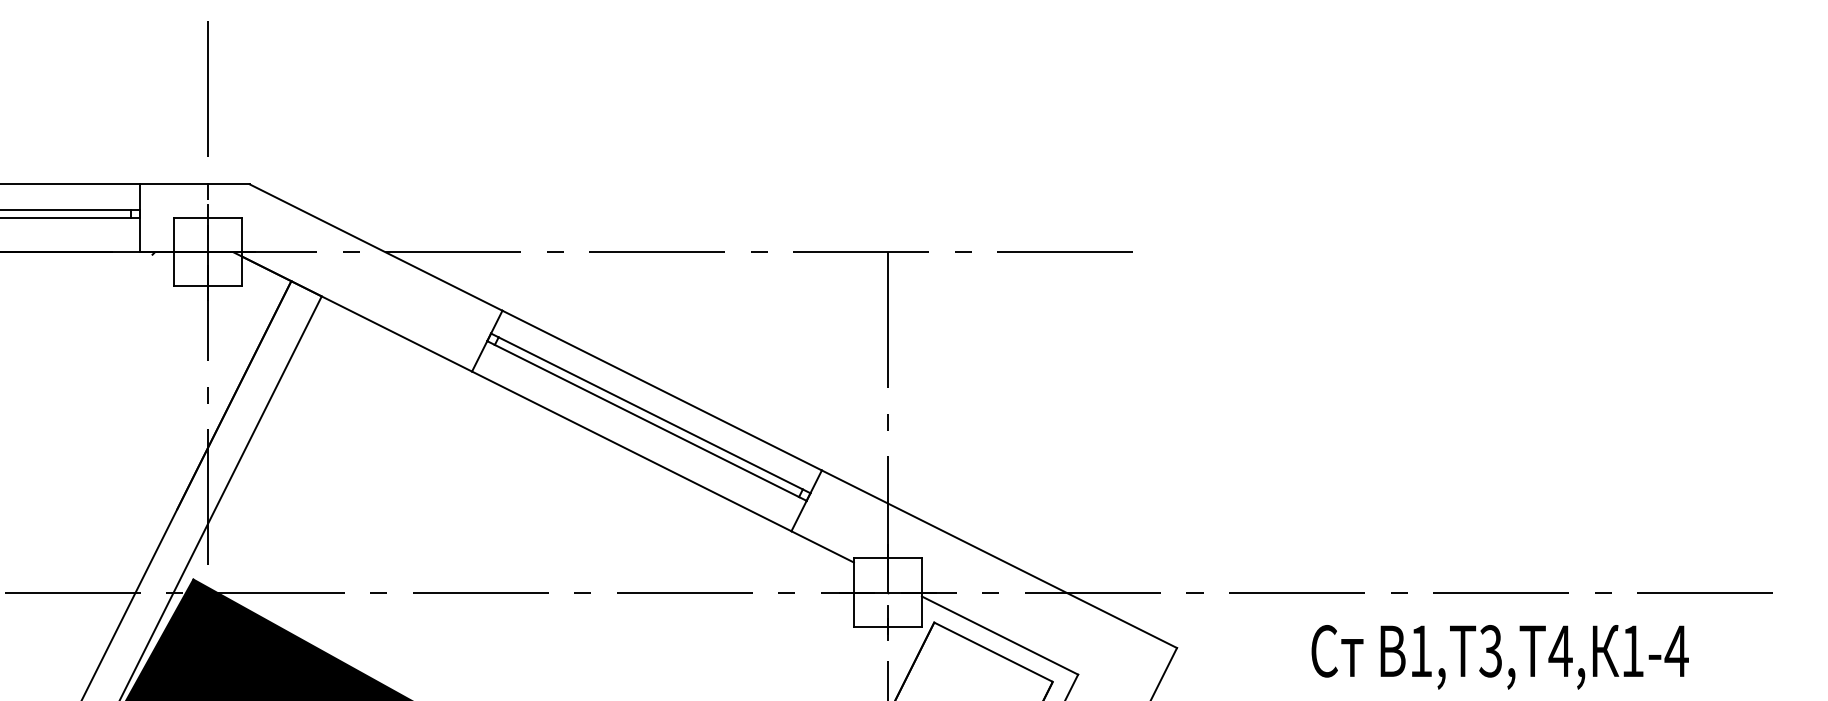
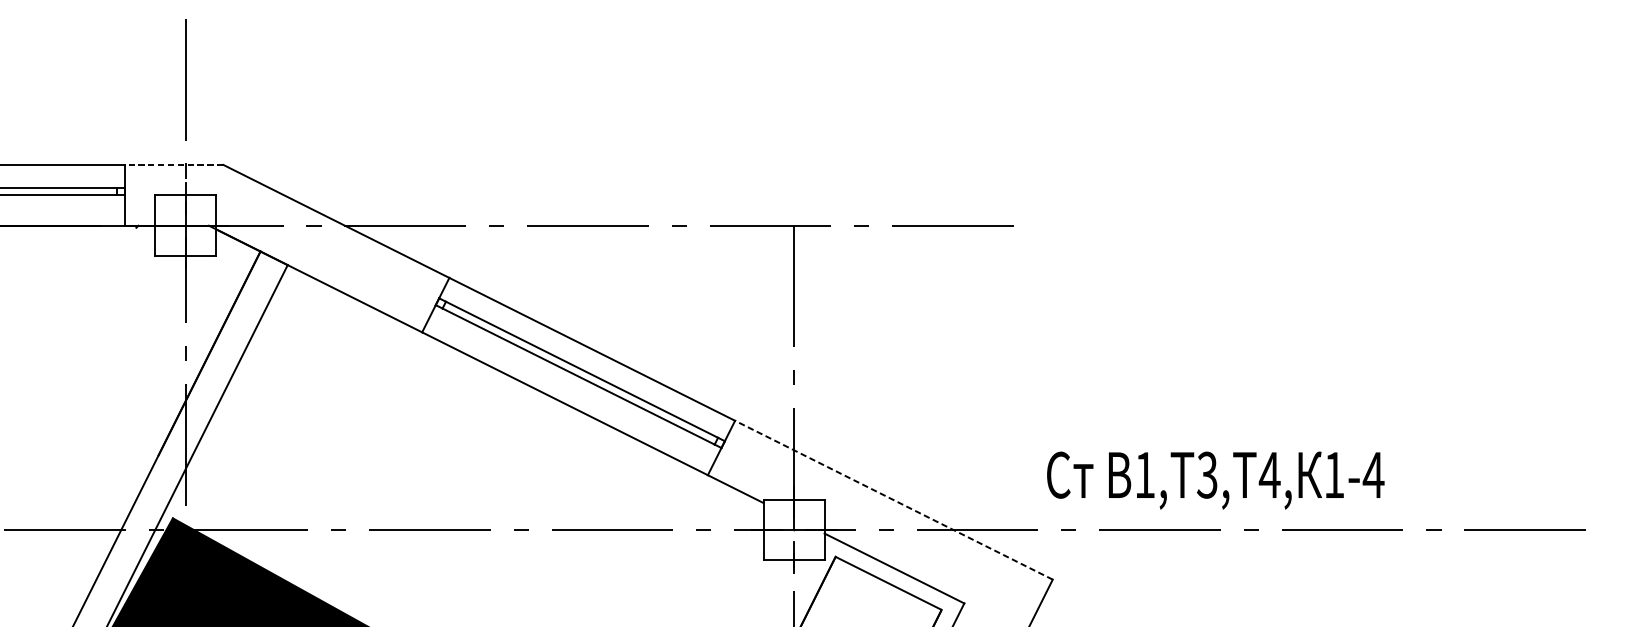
line: (194, 184) -> (173, 165), solid -> dashed
line: (999, 559) -> (893, 500), solid -> dashed
text: (1499, 657) -> (1215, 480), moved

